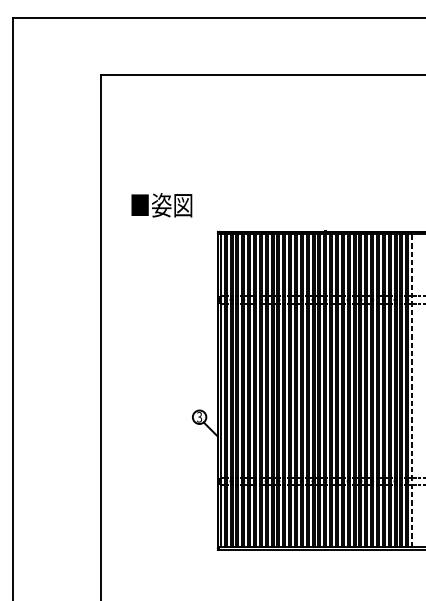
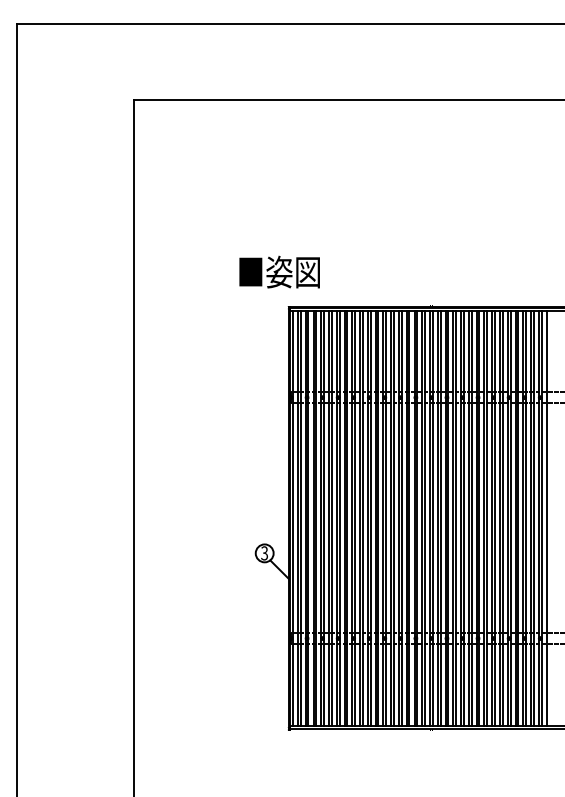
text: (161, 204) -> (279, 271), moved
line: (412, 390) -> (546, 518), dashed -> solid

